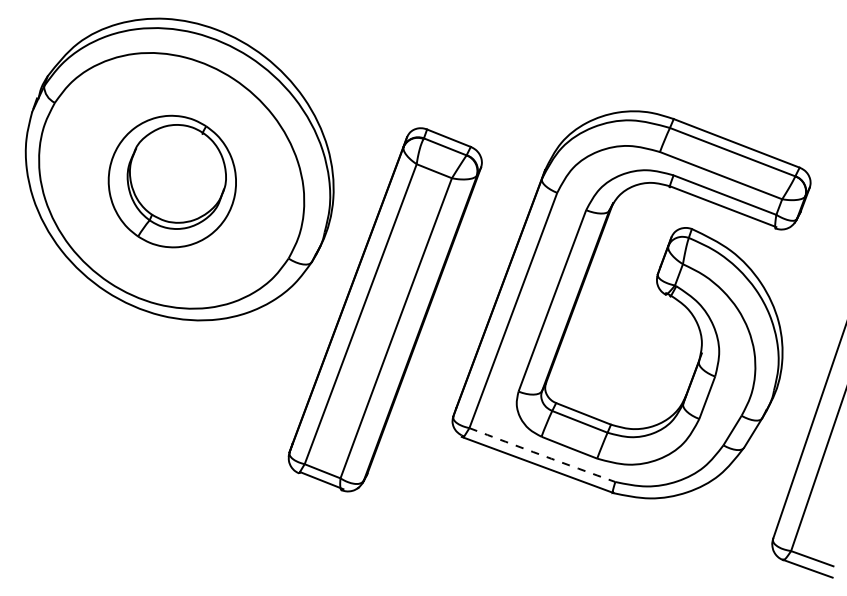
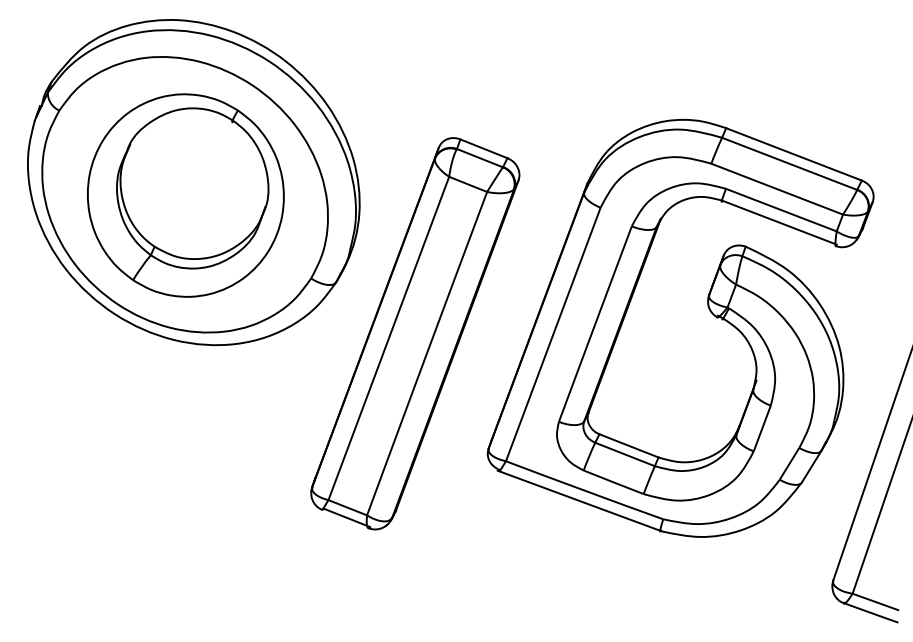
part: (172, 181) -> (186, 195), size x1.43
arc: (542, 455) -> (584, 490), dashed -> solid

